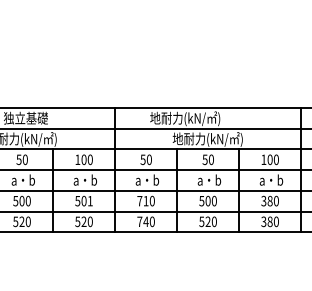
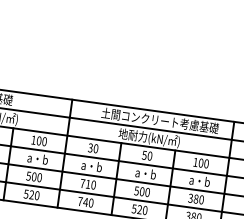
text: (217, 118) -> (160, 120), 地耐力(kN/㎡) -> 土間コンクリート考慮基礎
text: (142, 159) -> (90, 147), 50 -> 30
text: (89, 200) -> (39, 177), 501 -> 500

